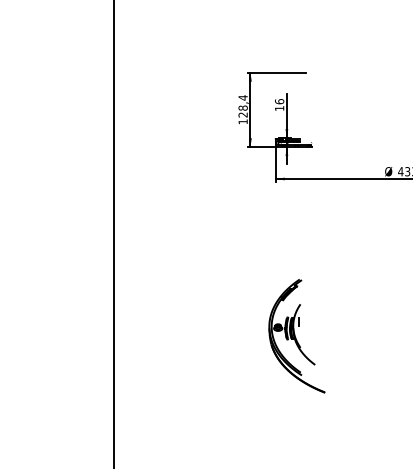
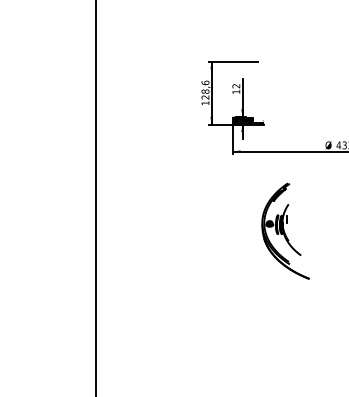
text: (242, 97) -> (204, 82), 128,4 -> 128,6
text: (279, 101) -> (236, 86), 16 -> 12
part: (296, 336) -> (285, 231), moved

